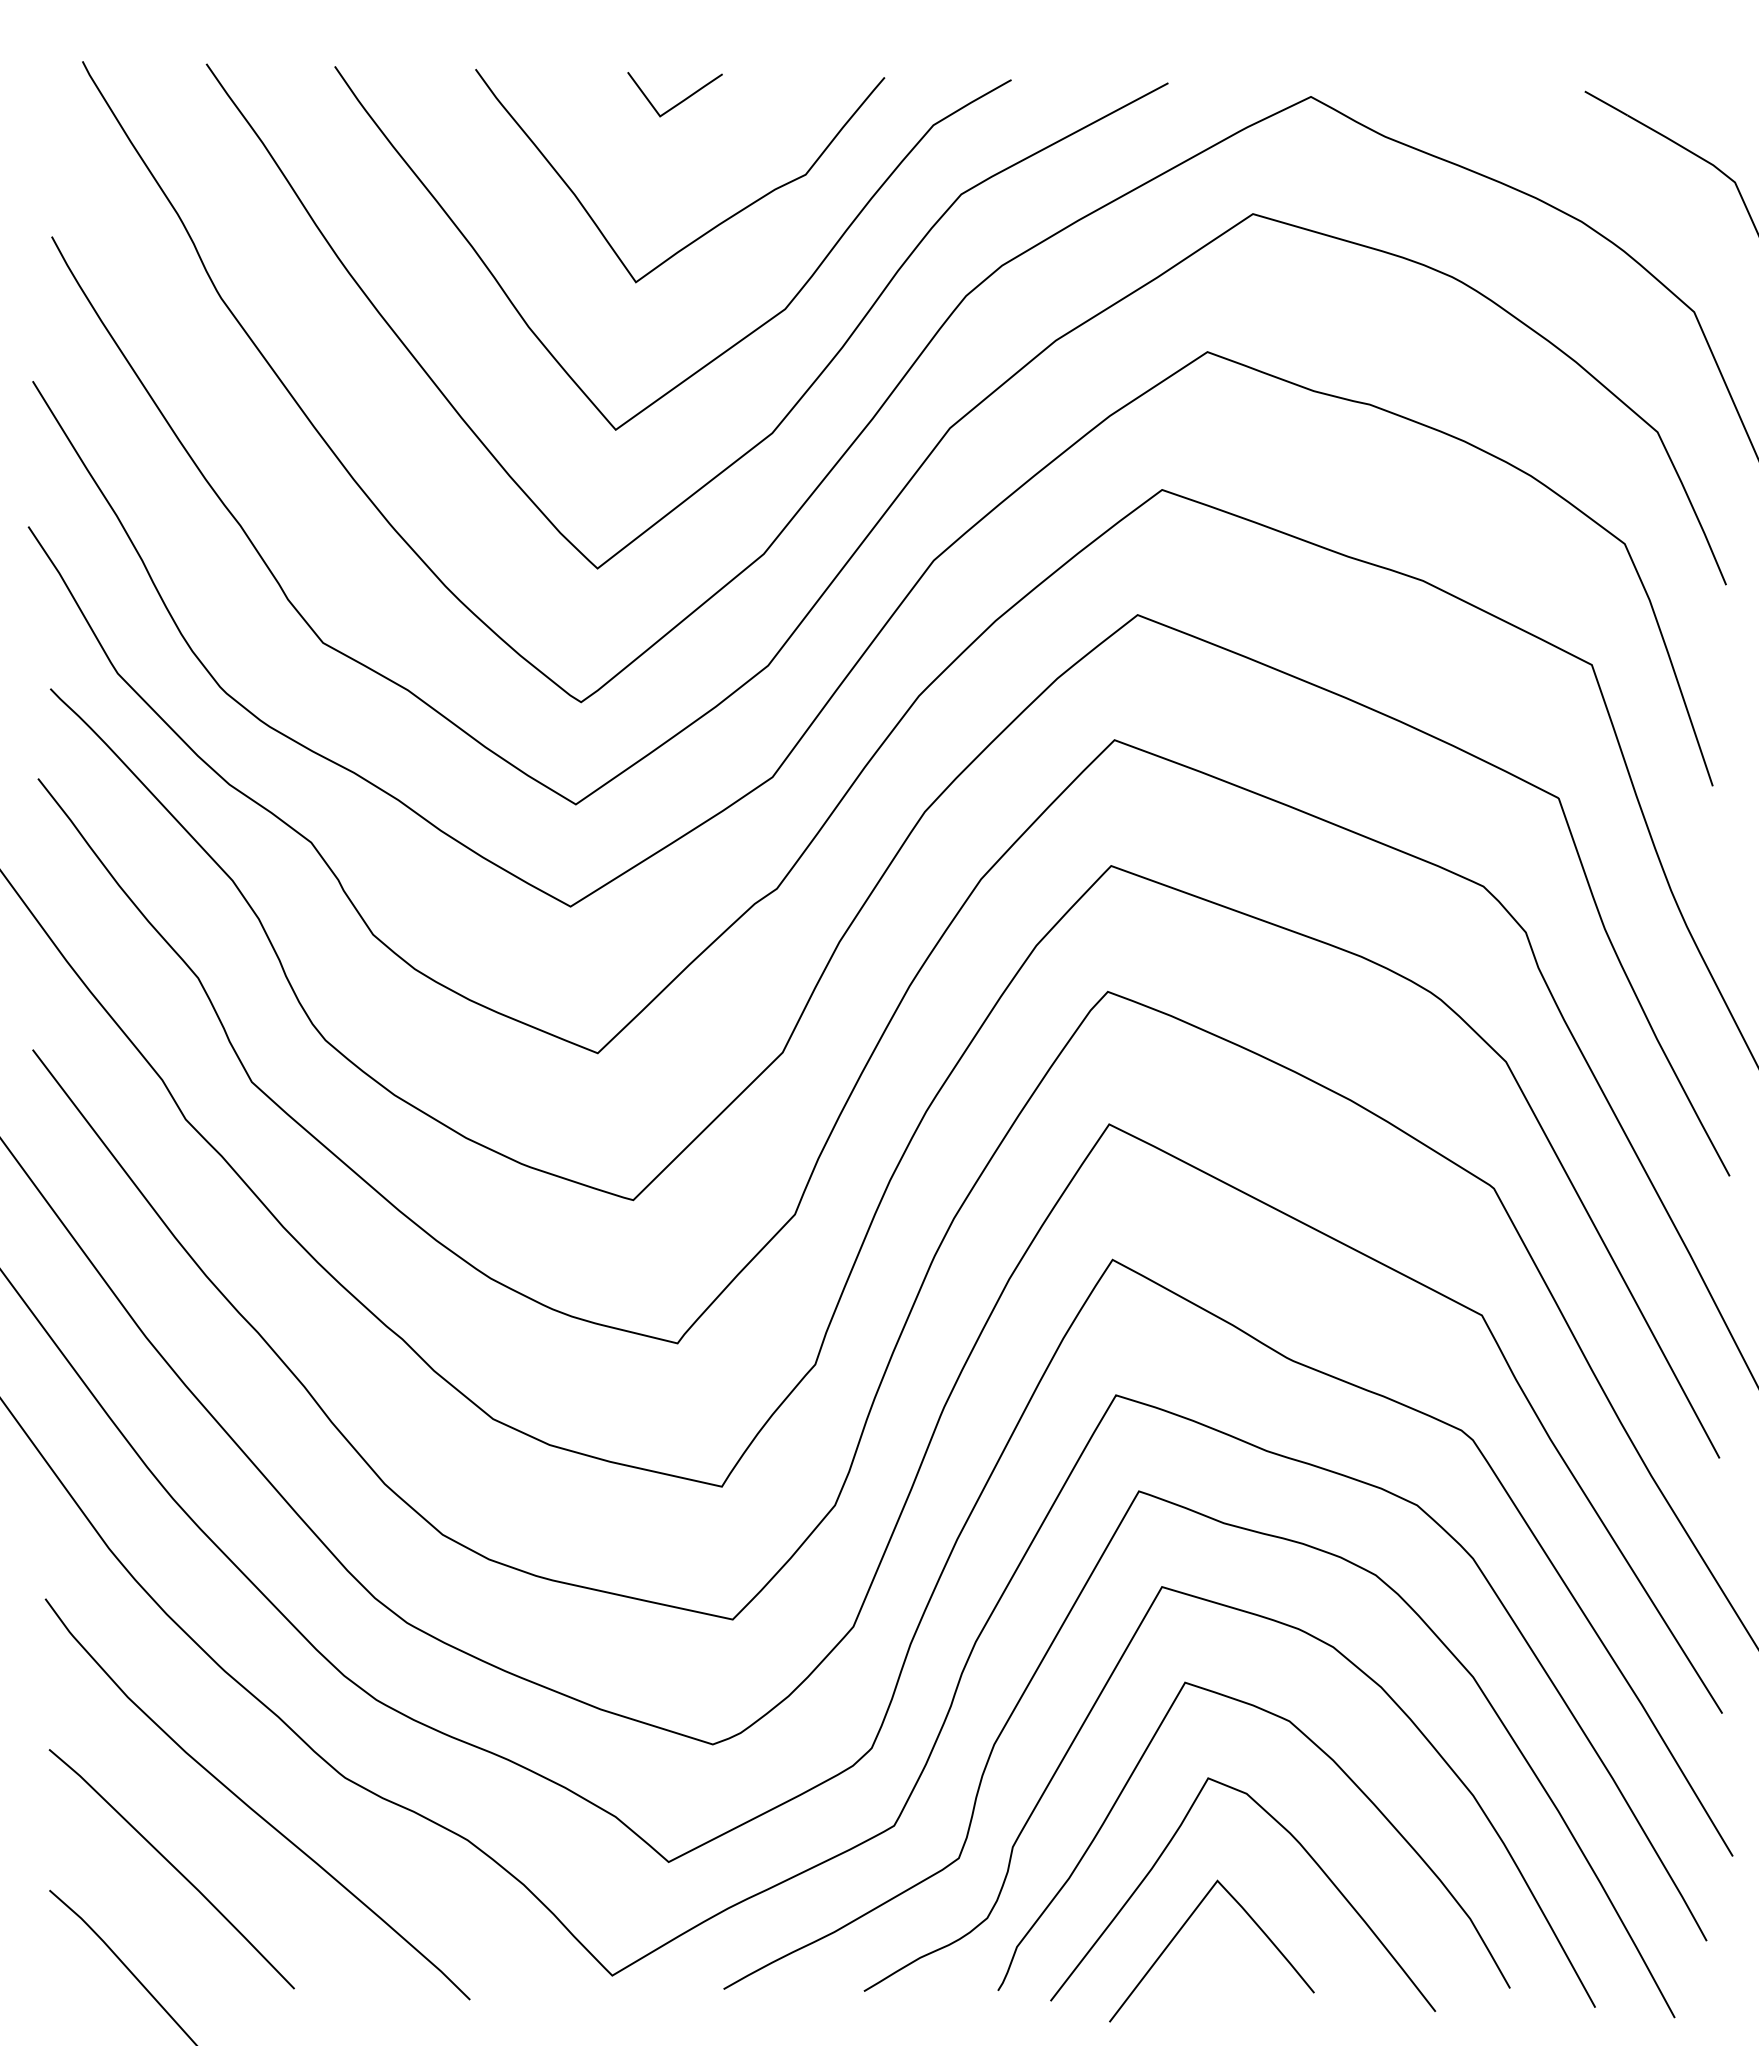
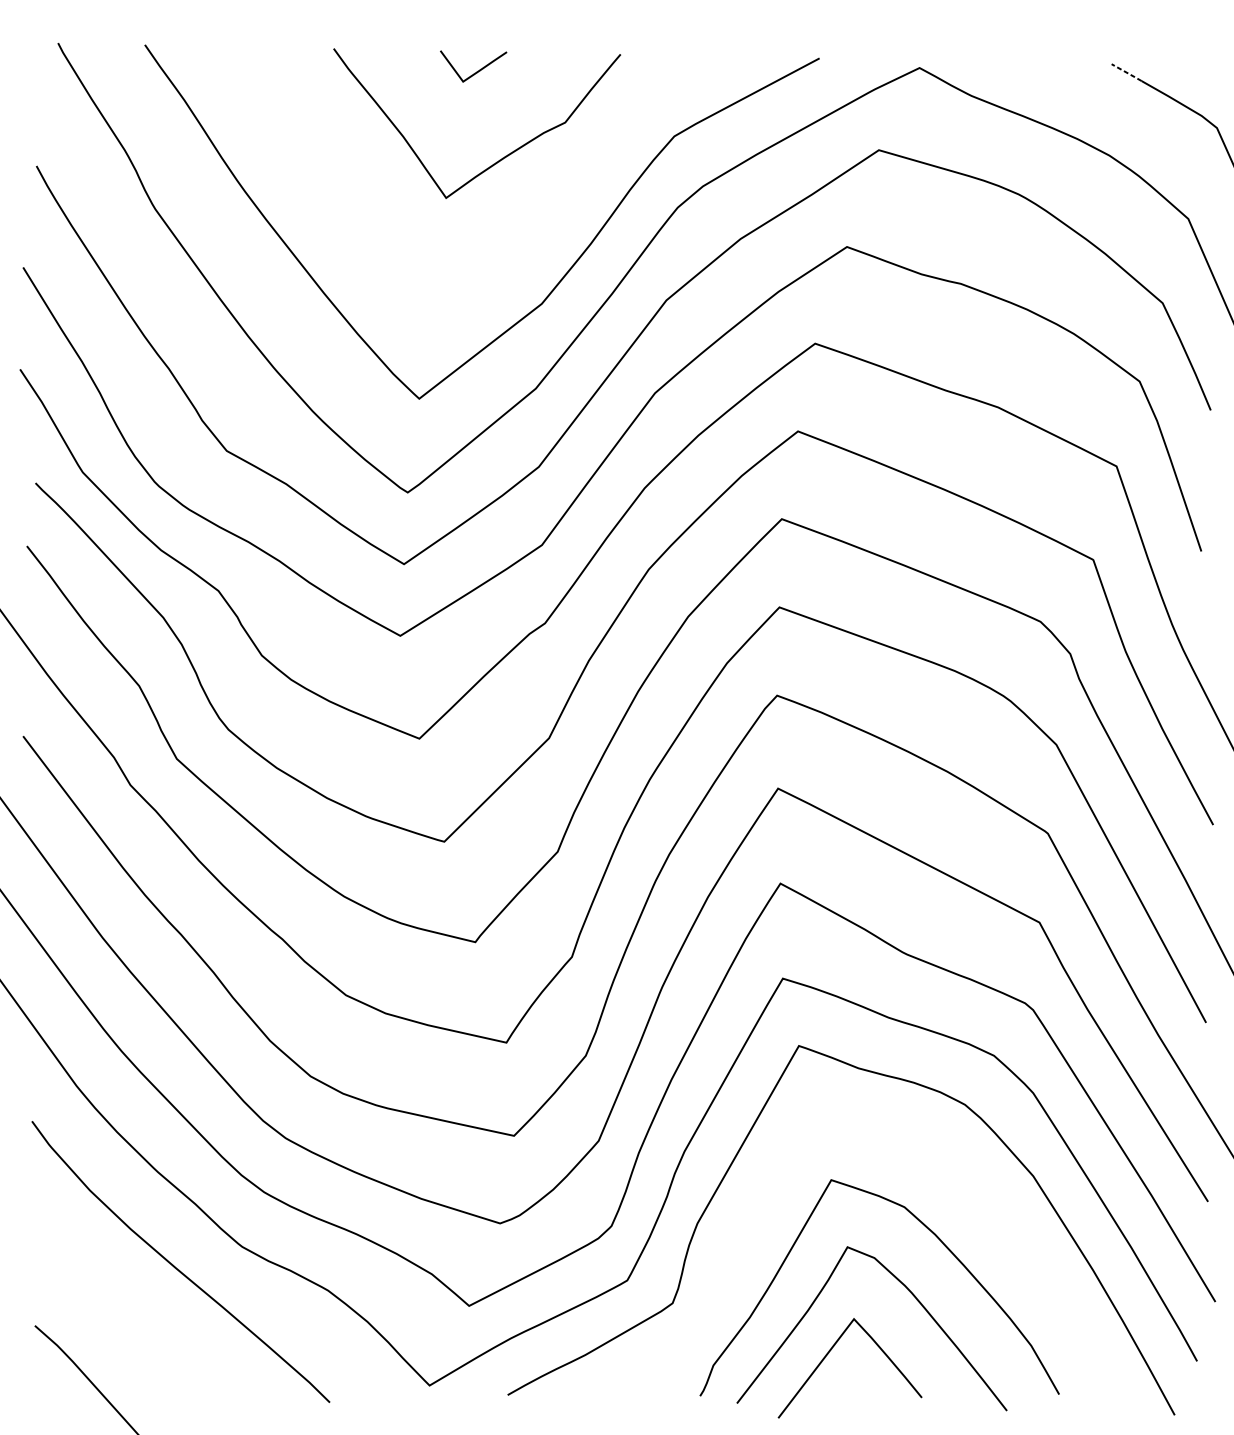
line: (1606, 103) -> (1126, 72), solid -> dashed
curve: (740, 339) -> (519, 238), removed
curve: (1088, 1717) -> (763, 1204), removed
curve: (173, 1867) -> (121, 1309), removed

